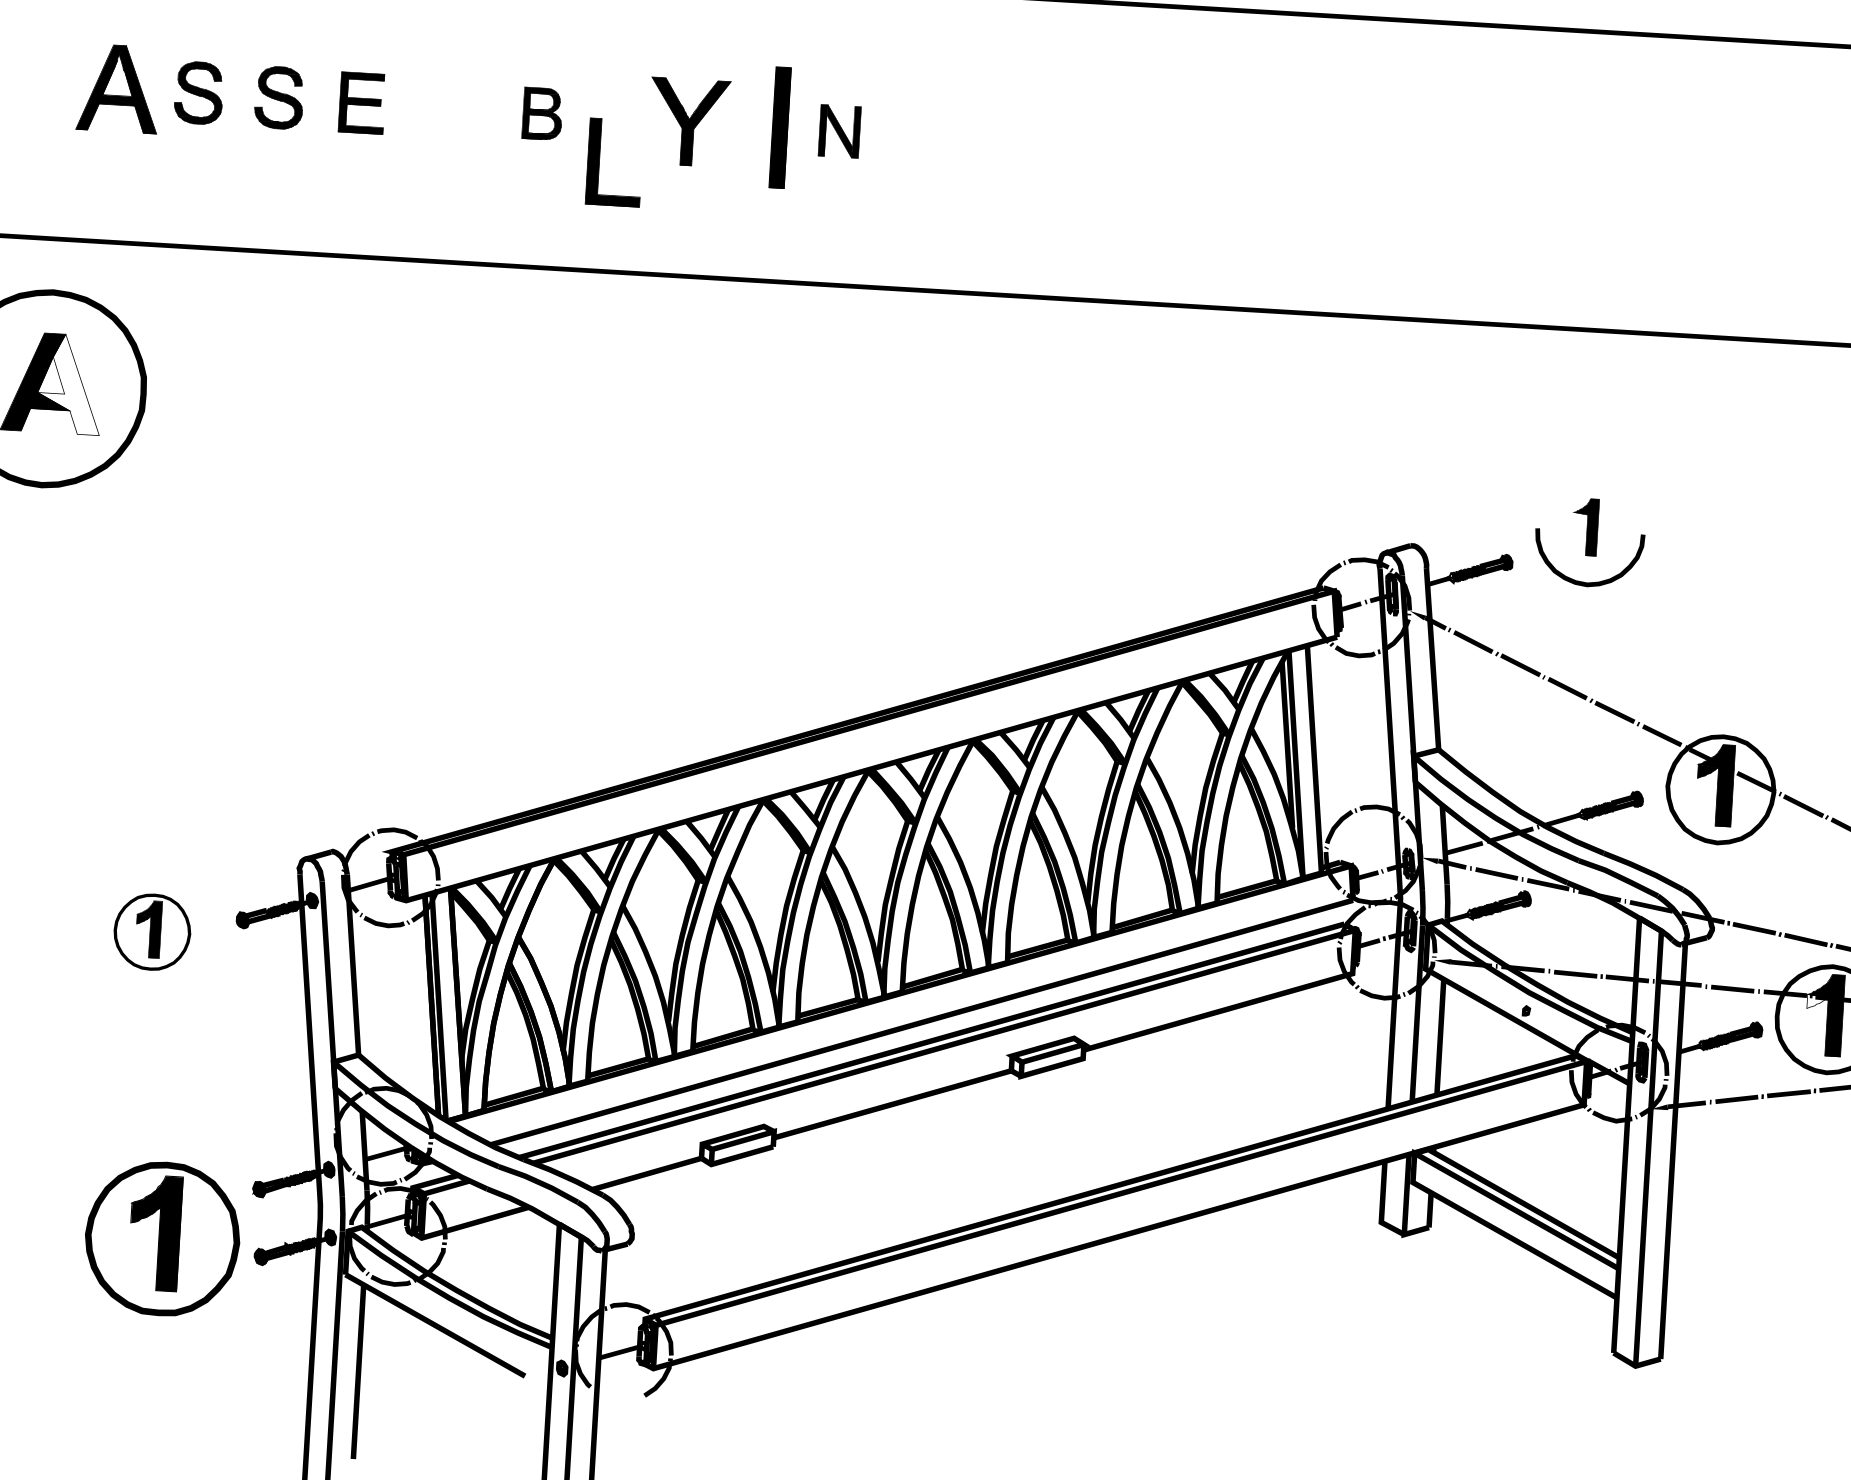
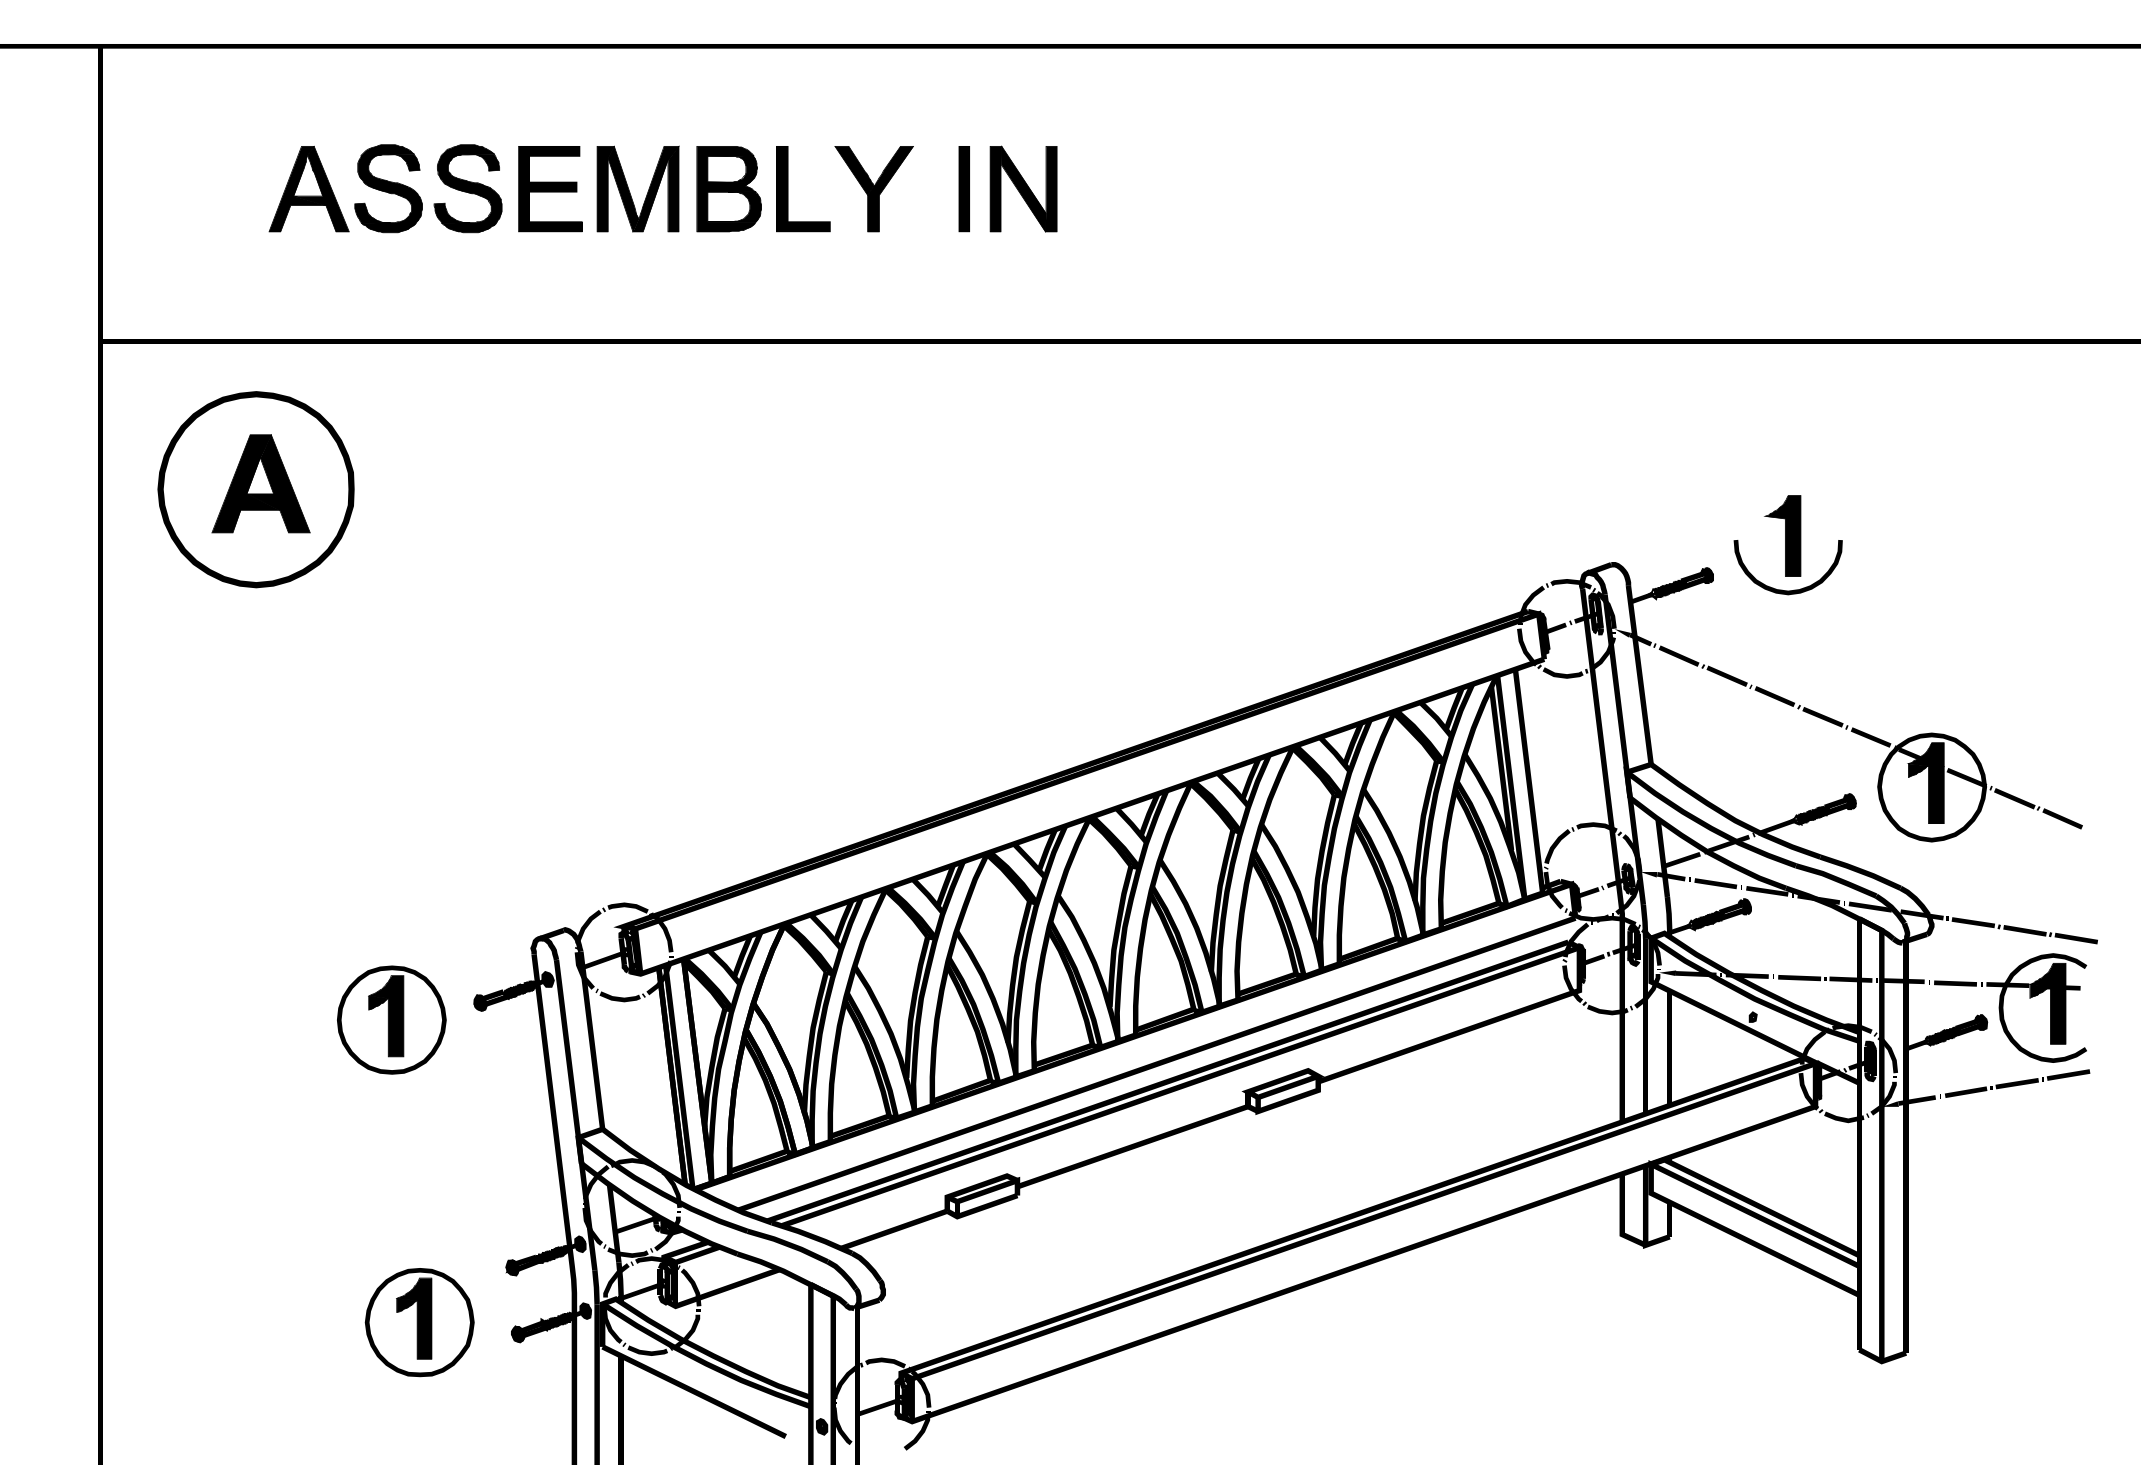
part: (198, 92) -> (388, 188), size x1.43
part: (278, 97) -> (467, 188), size x1.43
part: (362, 103) -> (550, 189), size x1.43
part: (442, 108) -> (629, 189), added
part: (541, 114) -> (728, 189), size x1.67
part: (779, 128) -> (963, 189), size x0.71
part: (839, 130) -> (1023, 188), size x1.67
part: (599, 162) -> (788, 189), moved
fill: (70, 383) -> (278, 483), added
part: (1584, 526) -> (1782, 535), size x1.43
part: (152, 931) -> (391, 1019), size x1.43
fill: (1817, 1002) -> (2040, 991), added
part: (162, 1239) -> (419, 1322), size x0.71

